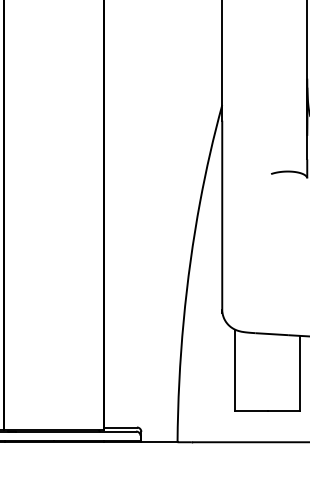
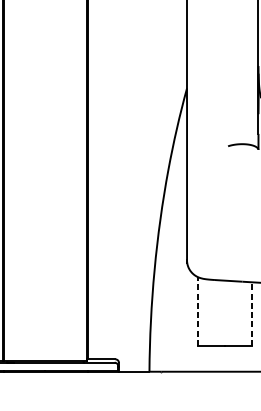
line: (234, 370) -> (197, 311), solid -> dashed
line: (300, 373) -> (252, 313), solid -> dashed

